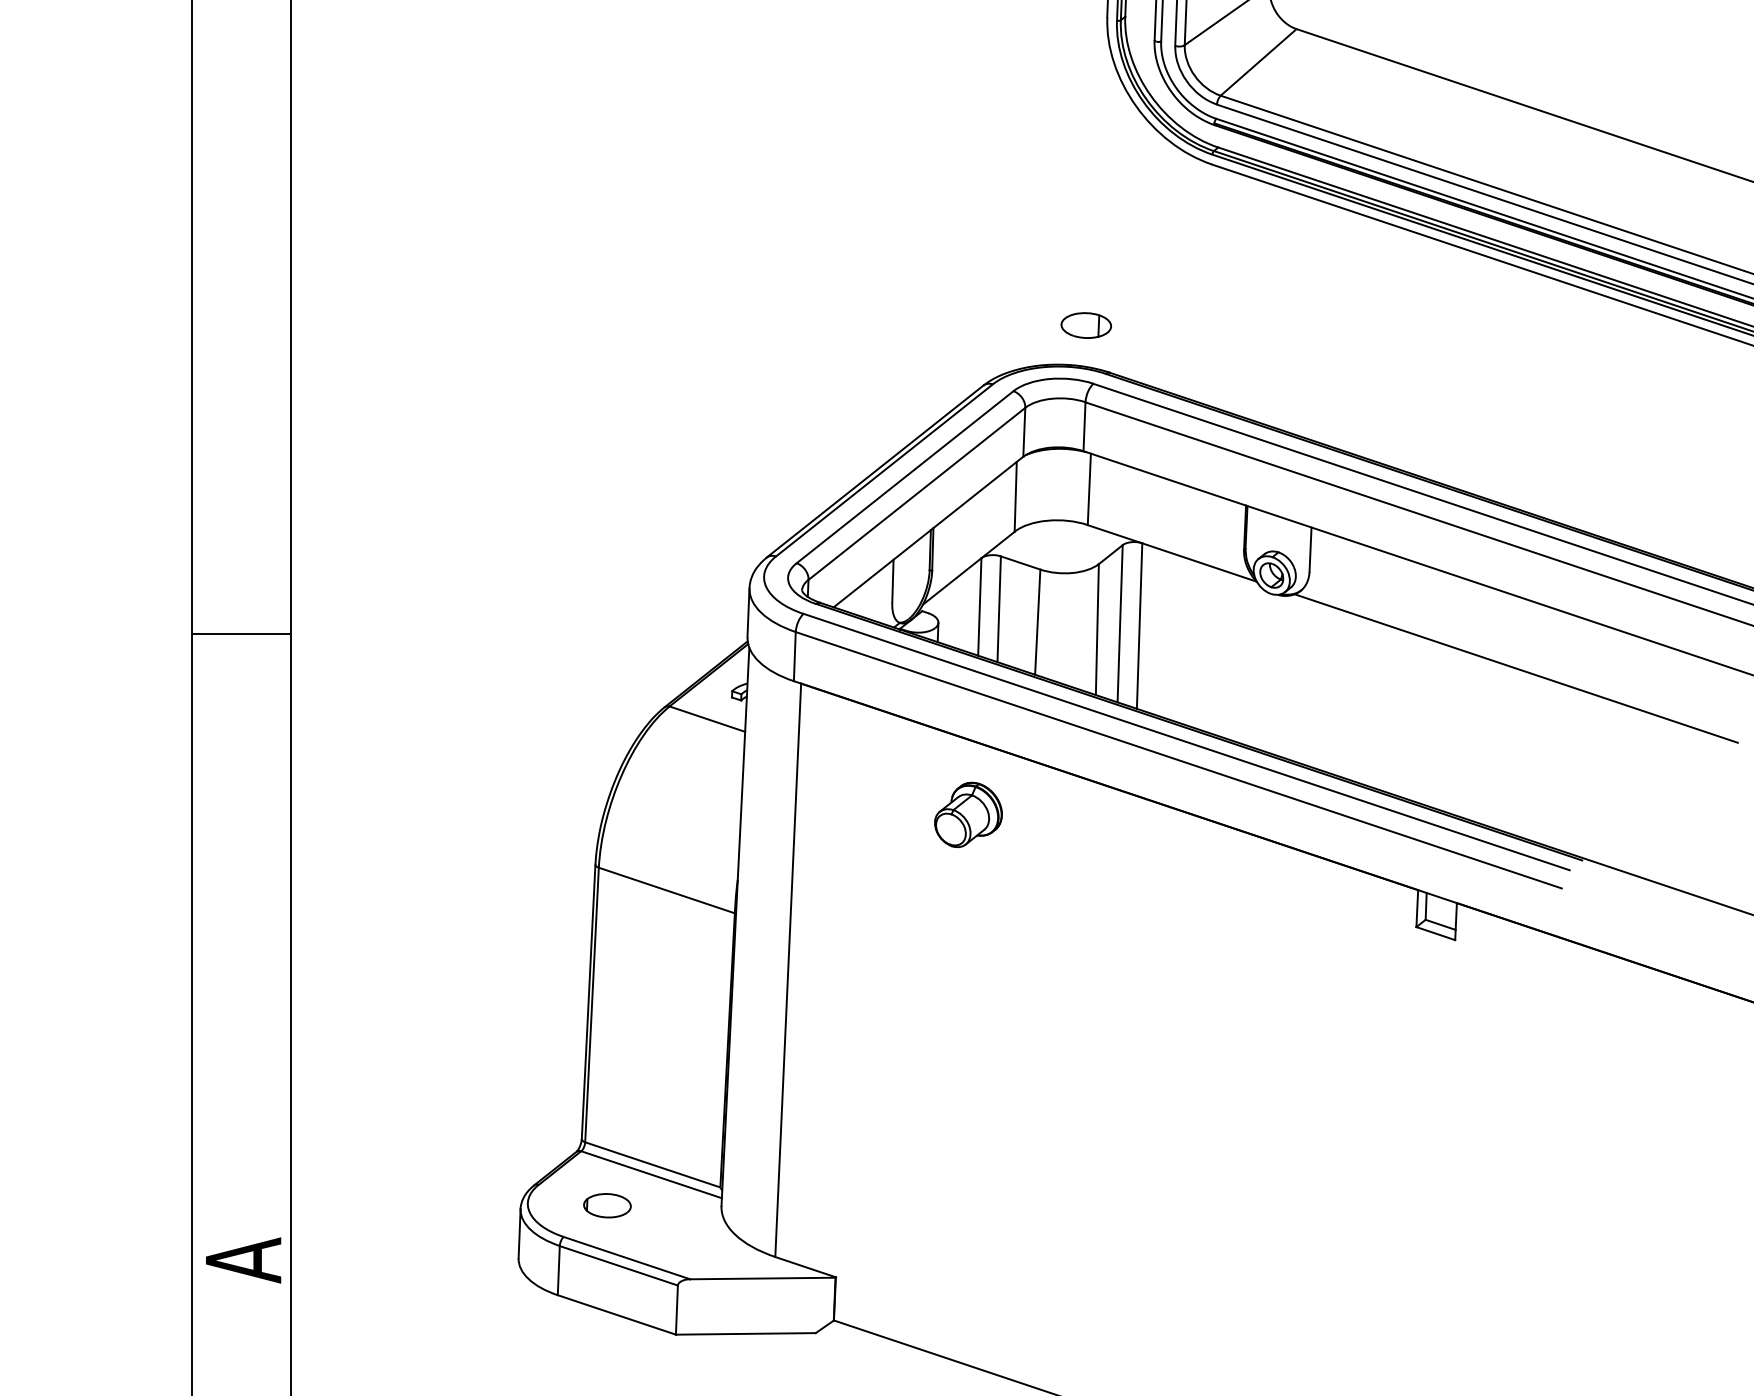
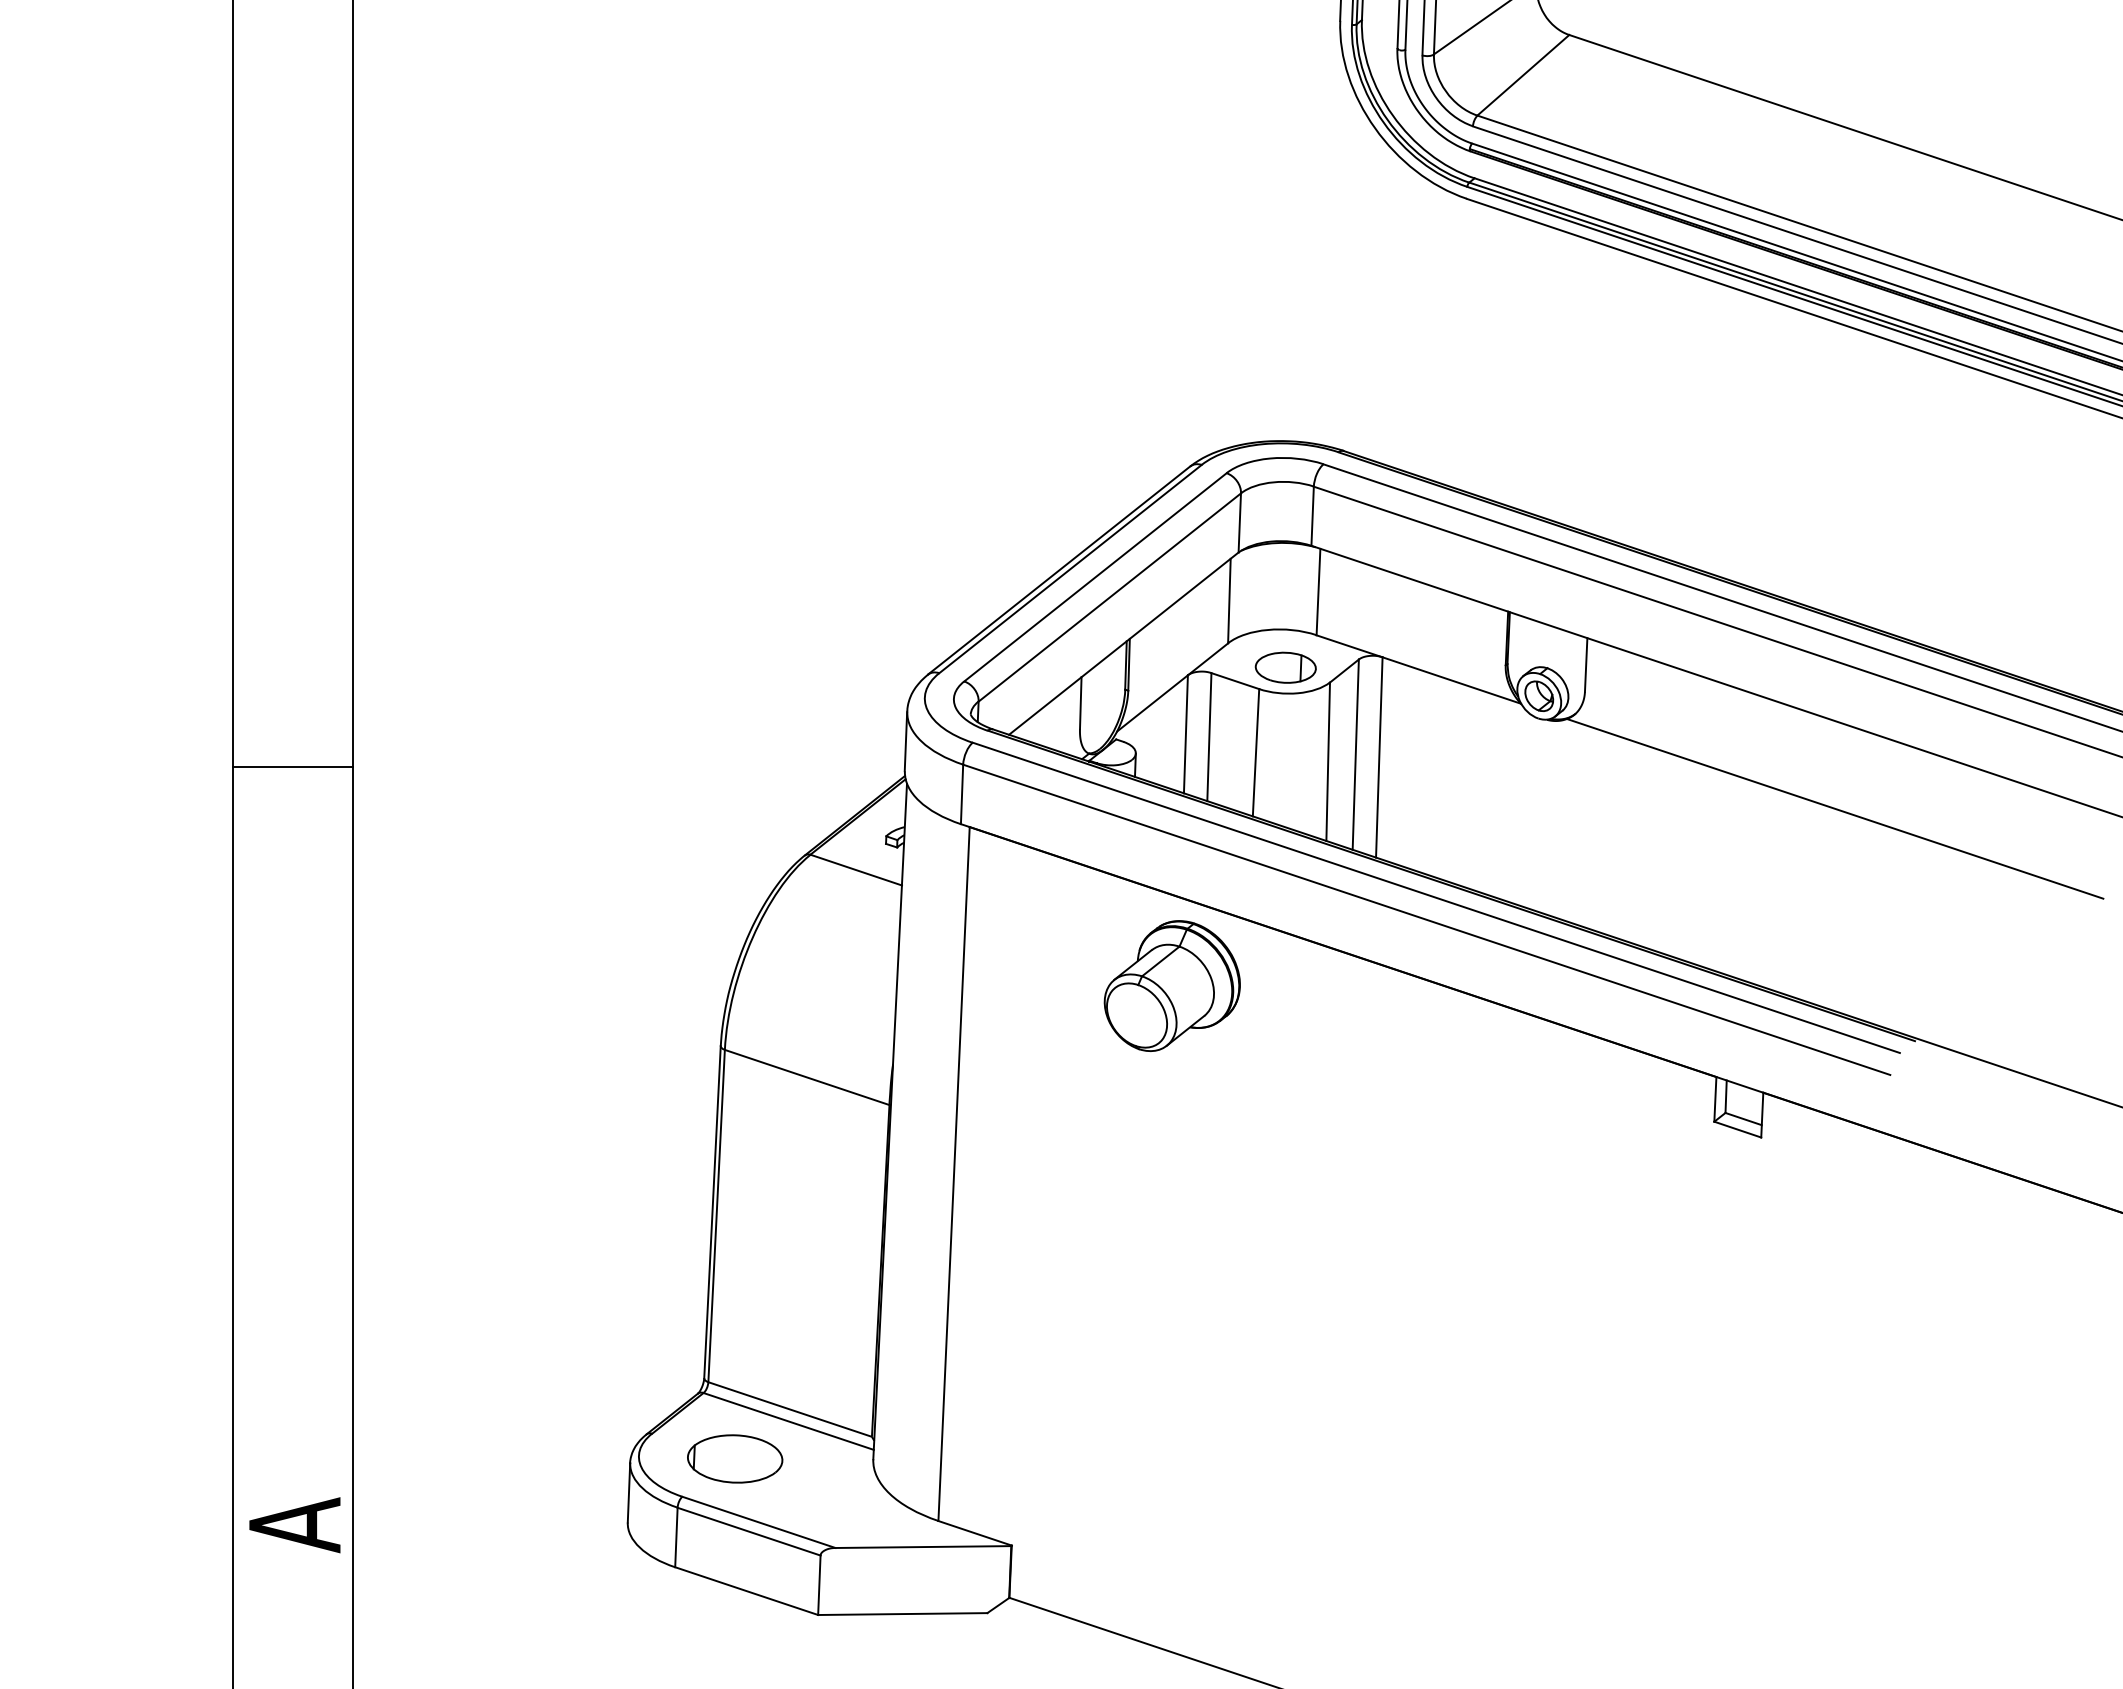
part: (1086, 325) -> (1285, 667), moved
part: (967, 814) -> (1171, 985), size x1.67
part: (607, 1205) -> (735, 1458), size x1.67

